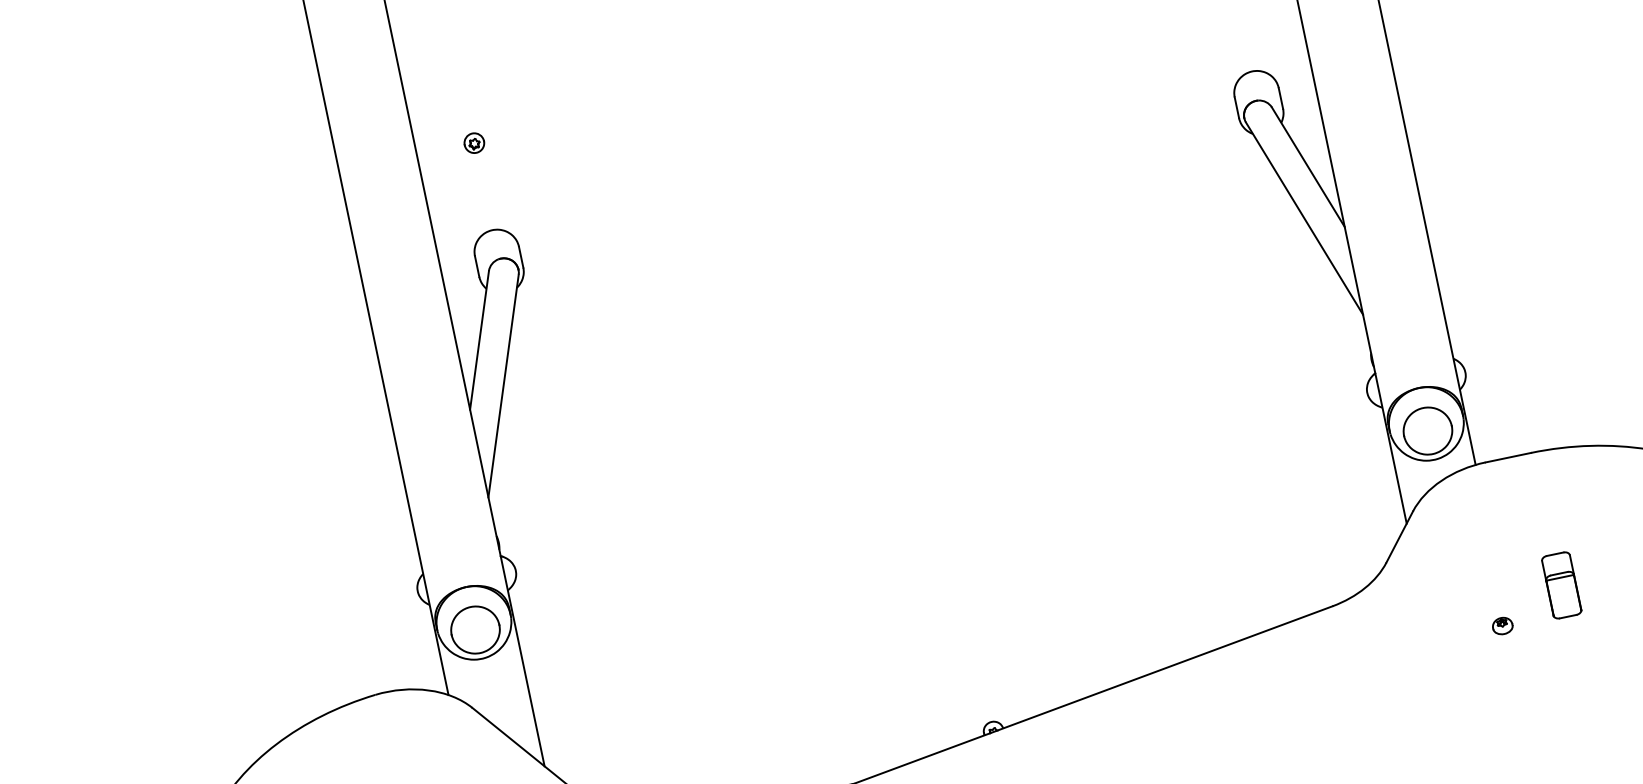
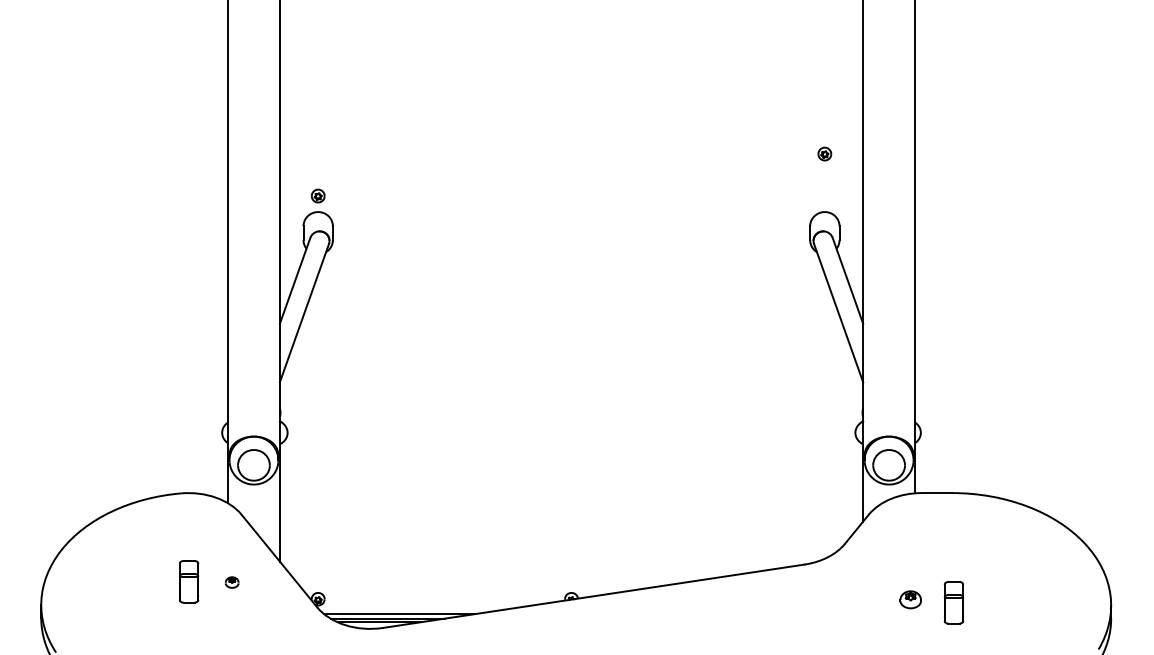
part: (473, 142) -> (317, 195), moved
part: (1560, 585) -> (953, 602), moved
part: (1502, 625) -> (910, 599), size x1.6

